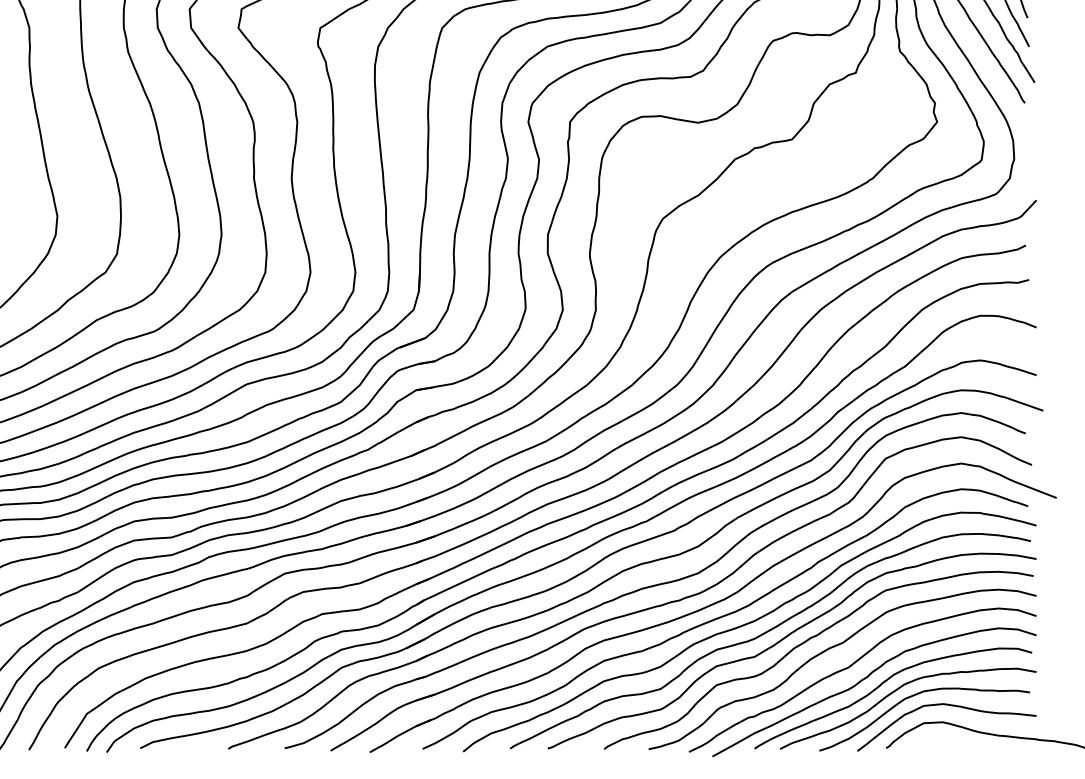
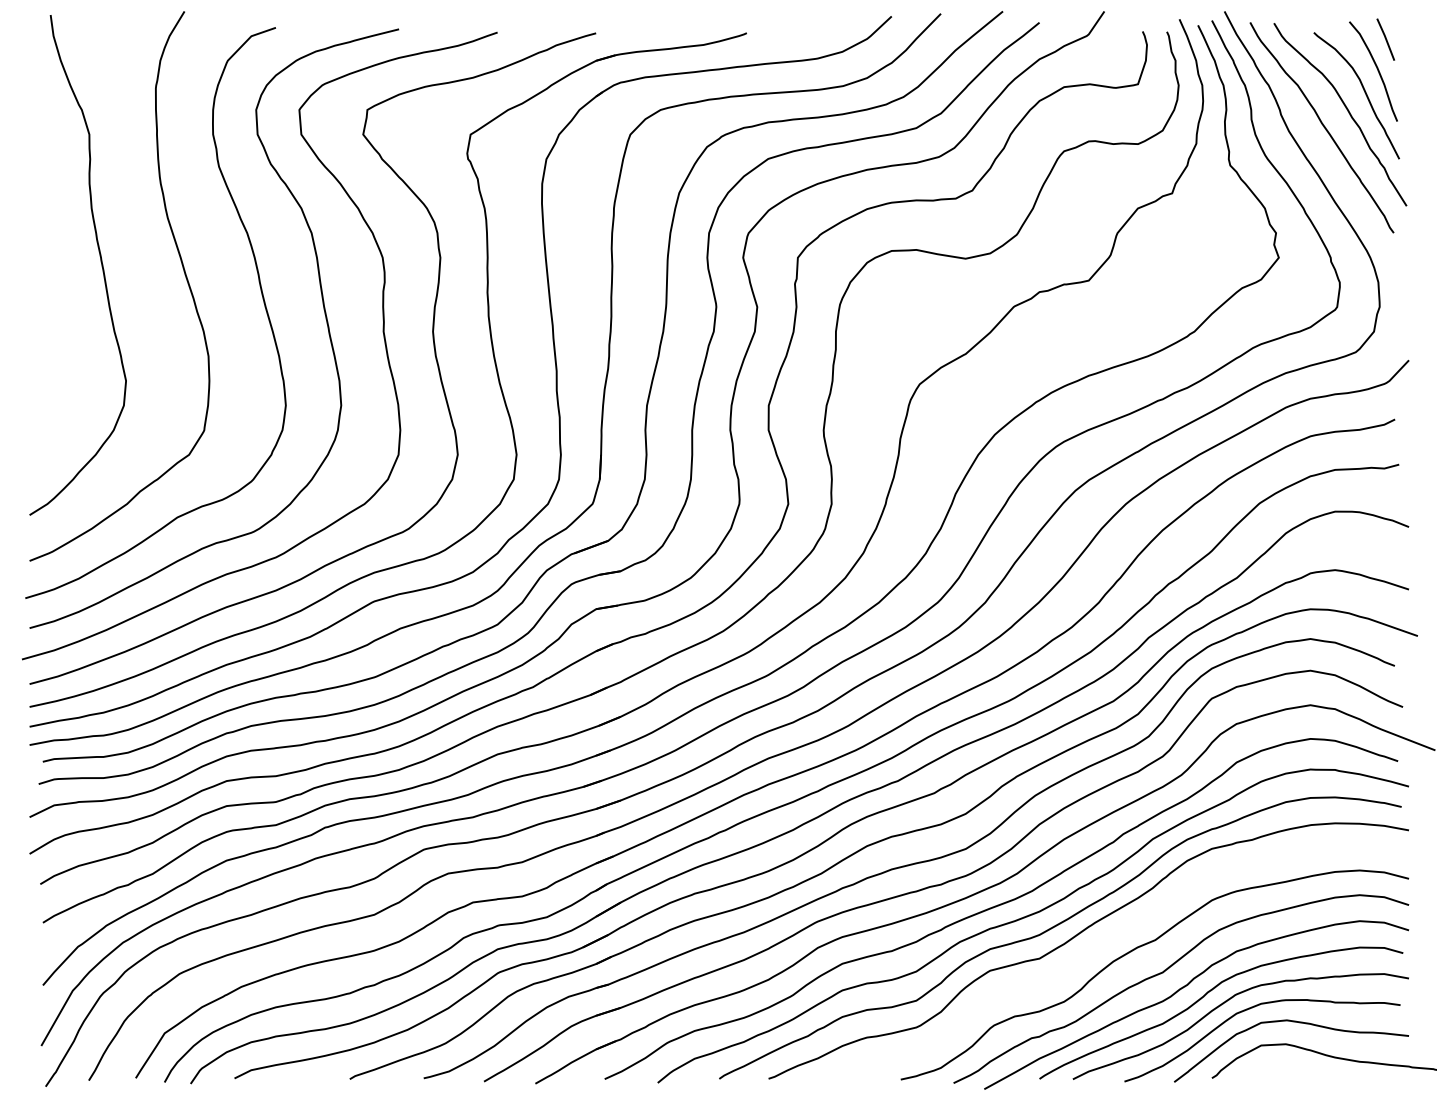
curve: (807, 641) -> (1108, 938), removed

